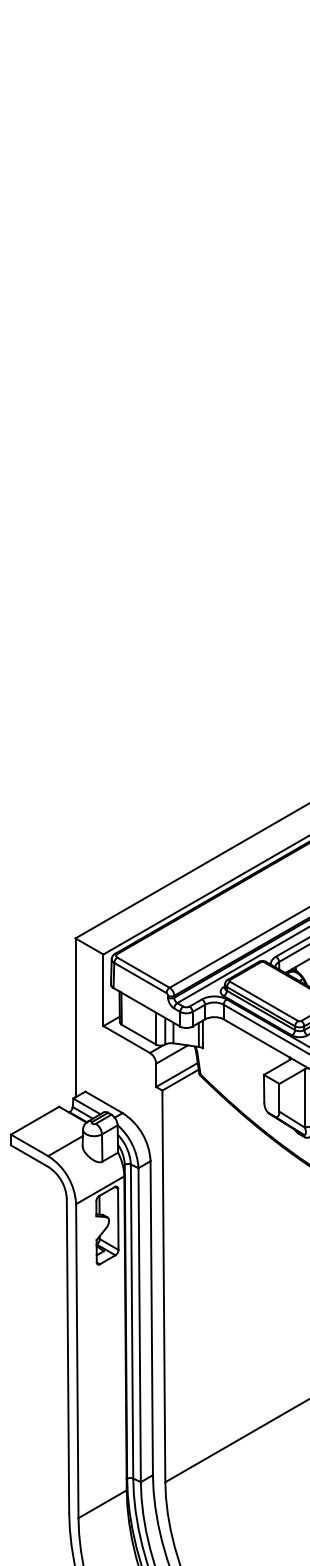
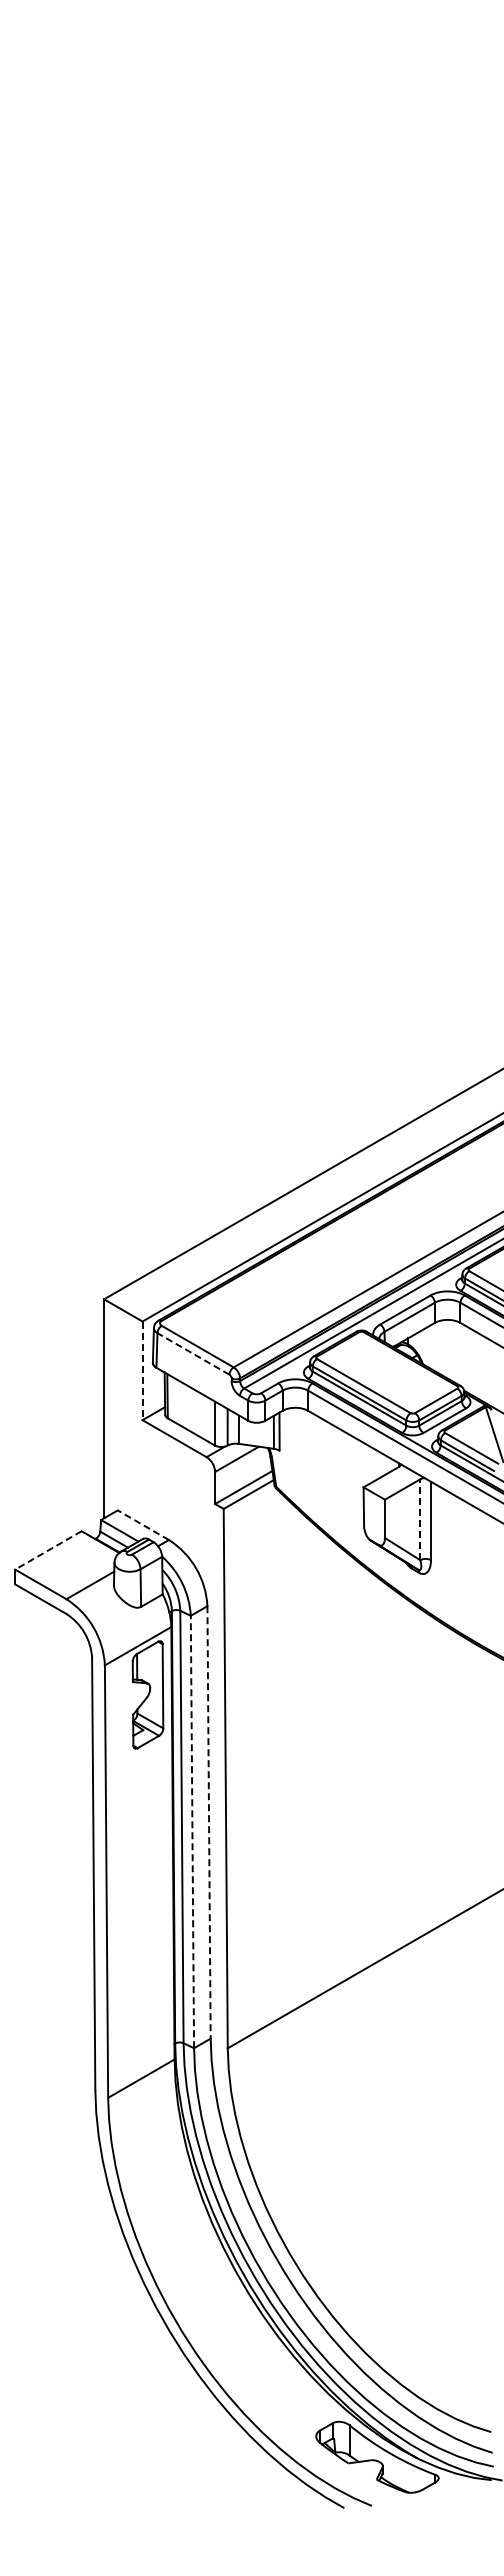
line: (140, 977) -> (193, 1353), solid -> dashed
line: (103, 990) -> (142, 1371), solid -> dashed
line: (305, 1098) -> (420, 1519), solid -> dashed
line: (104, 1102) -> (143, 1525), solid -> dashed
line: (35, 1120) -> (48, 1550), solid -> dashed
line: (152, 1318) -> (209, 1822), solid -> dashed
line: (139, 1324) -> (192, 1831), solid -> dashed

